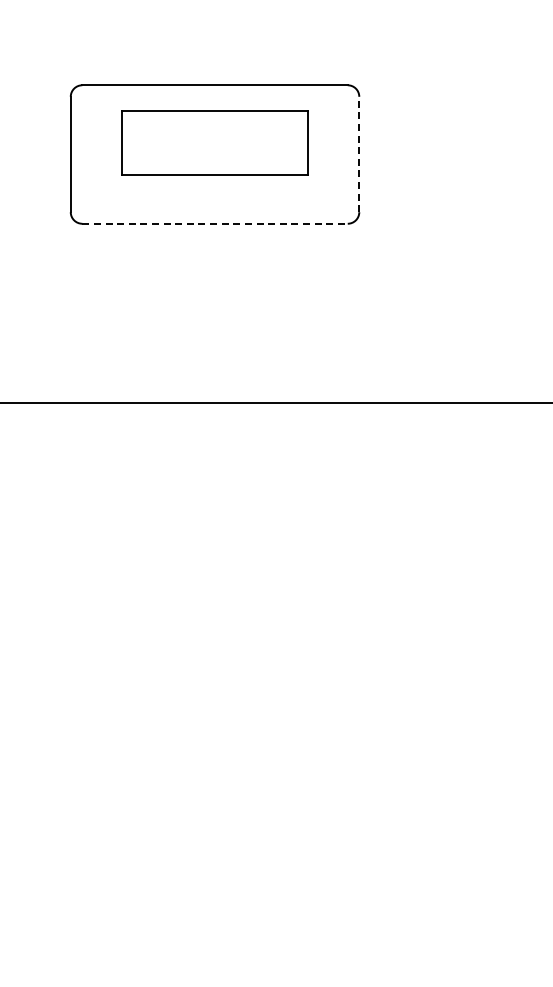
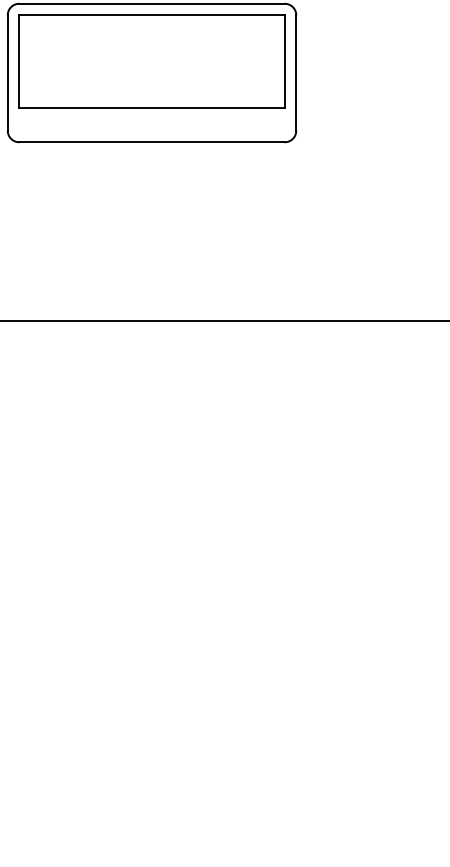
part: (214, 142) -> (151, 61), size x1.43
line: (359, 154) -> (296, 73), dashed -> solid
line: (215, 223) -> (152, 142), dashed -> solid

